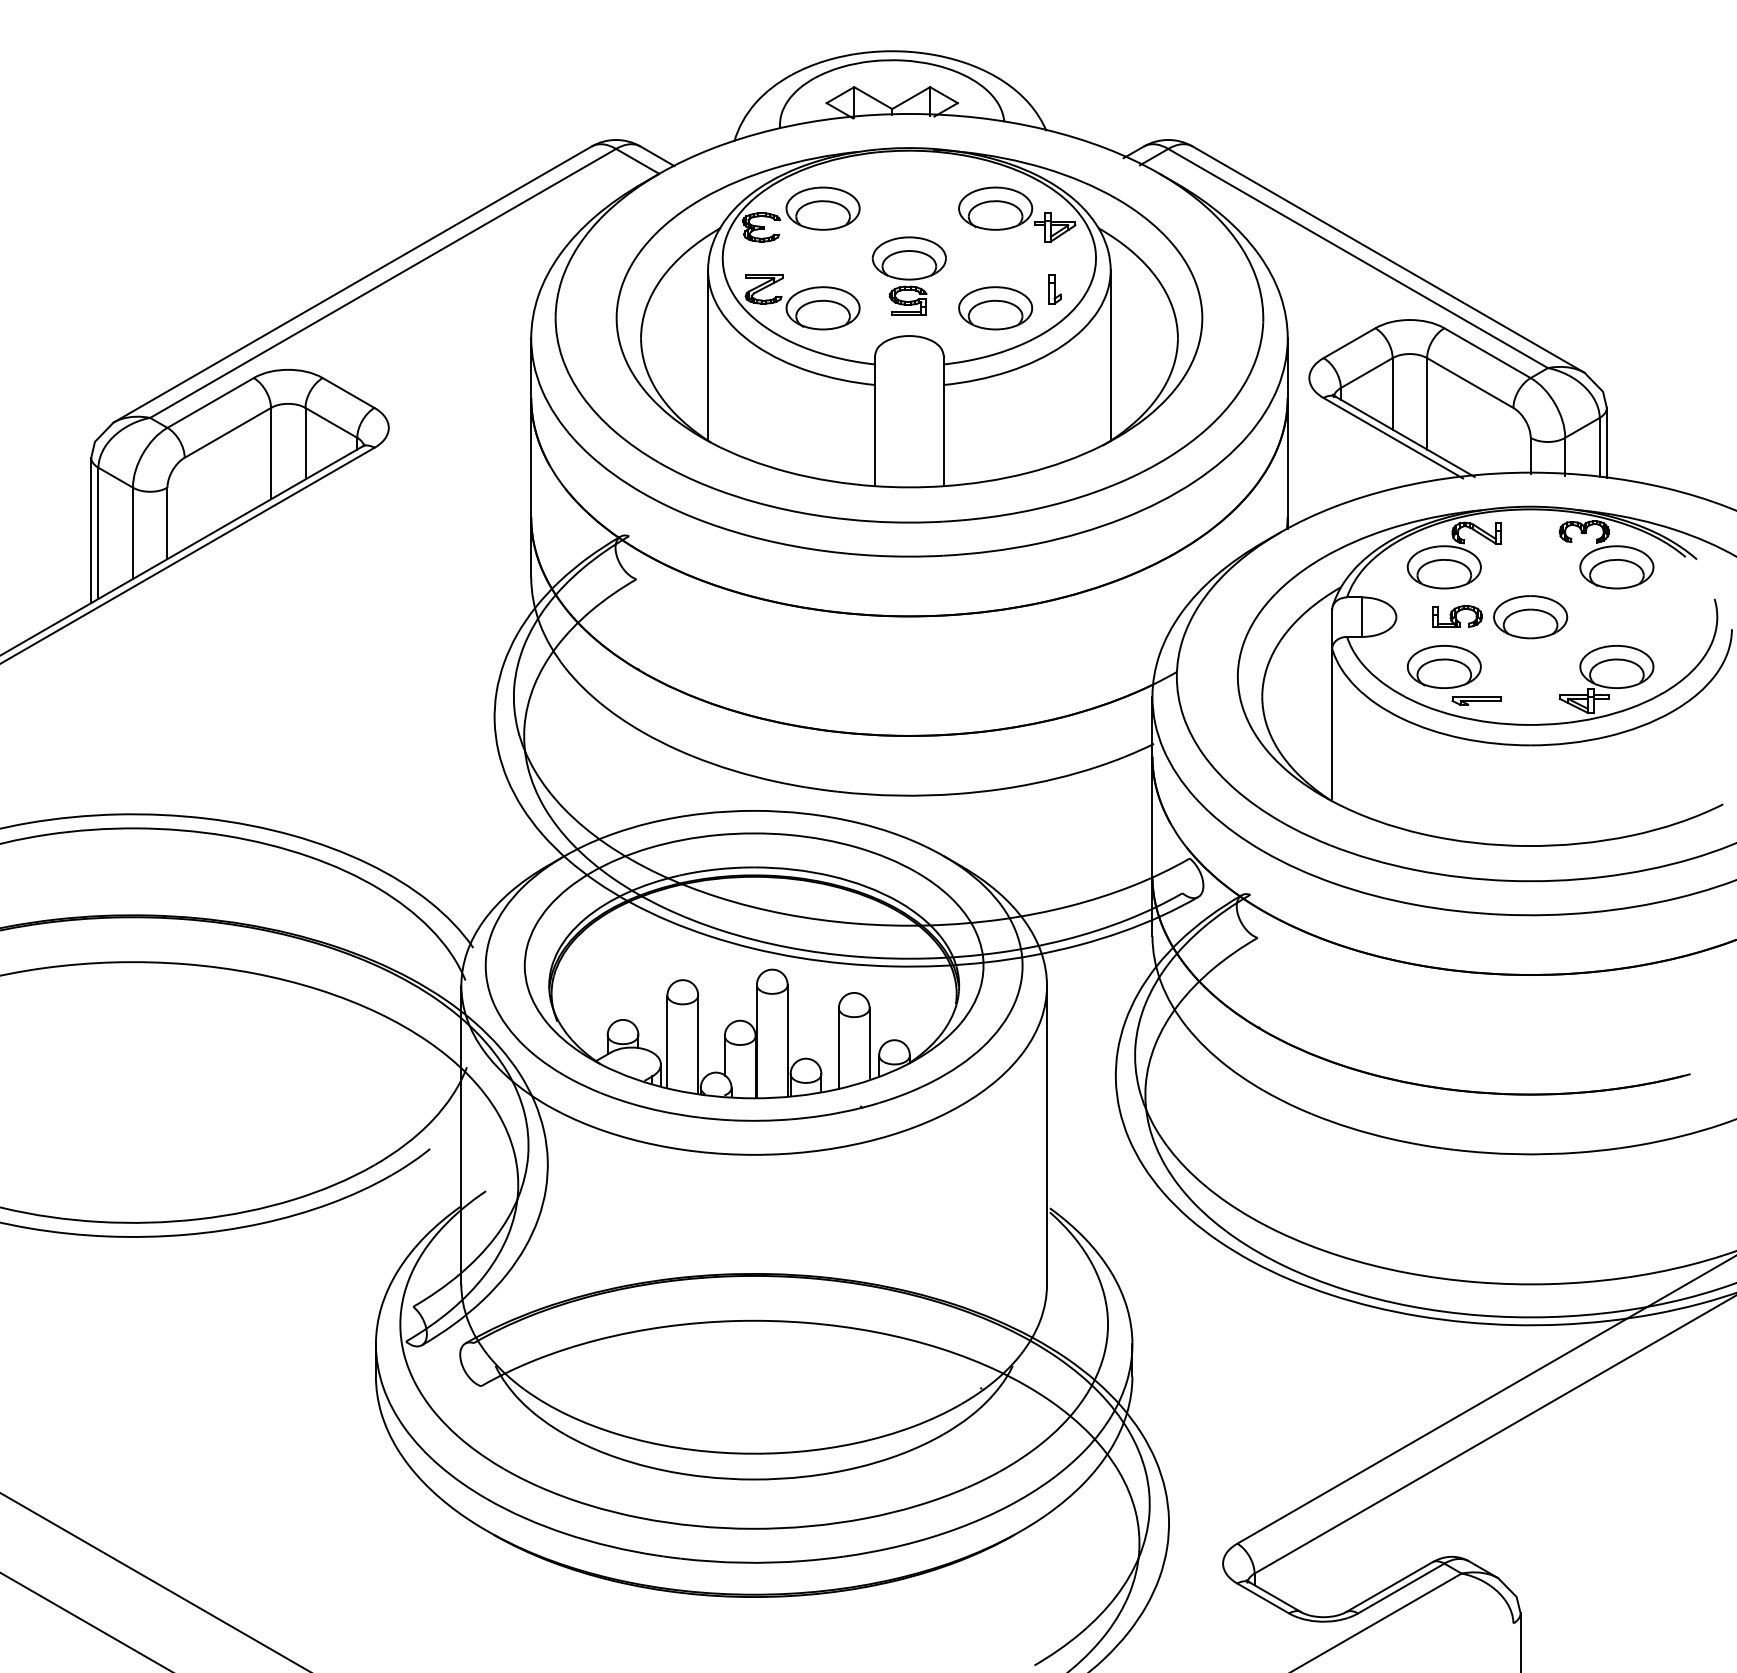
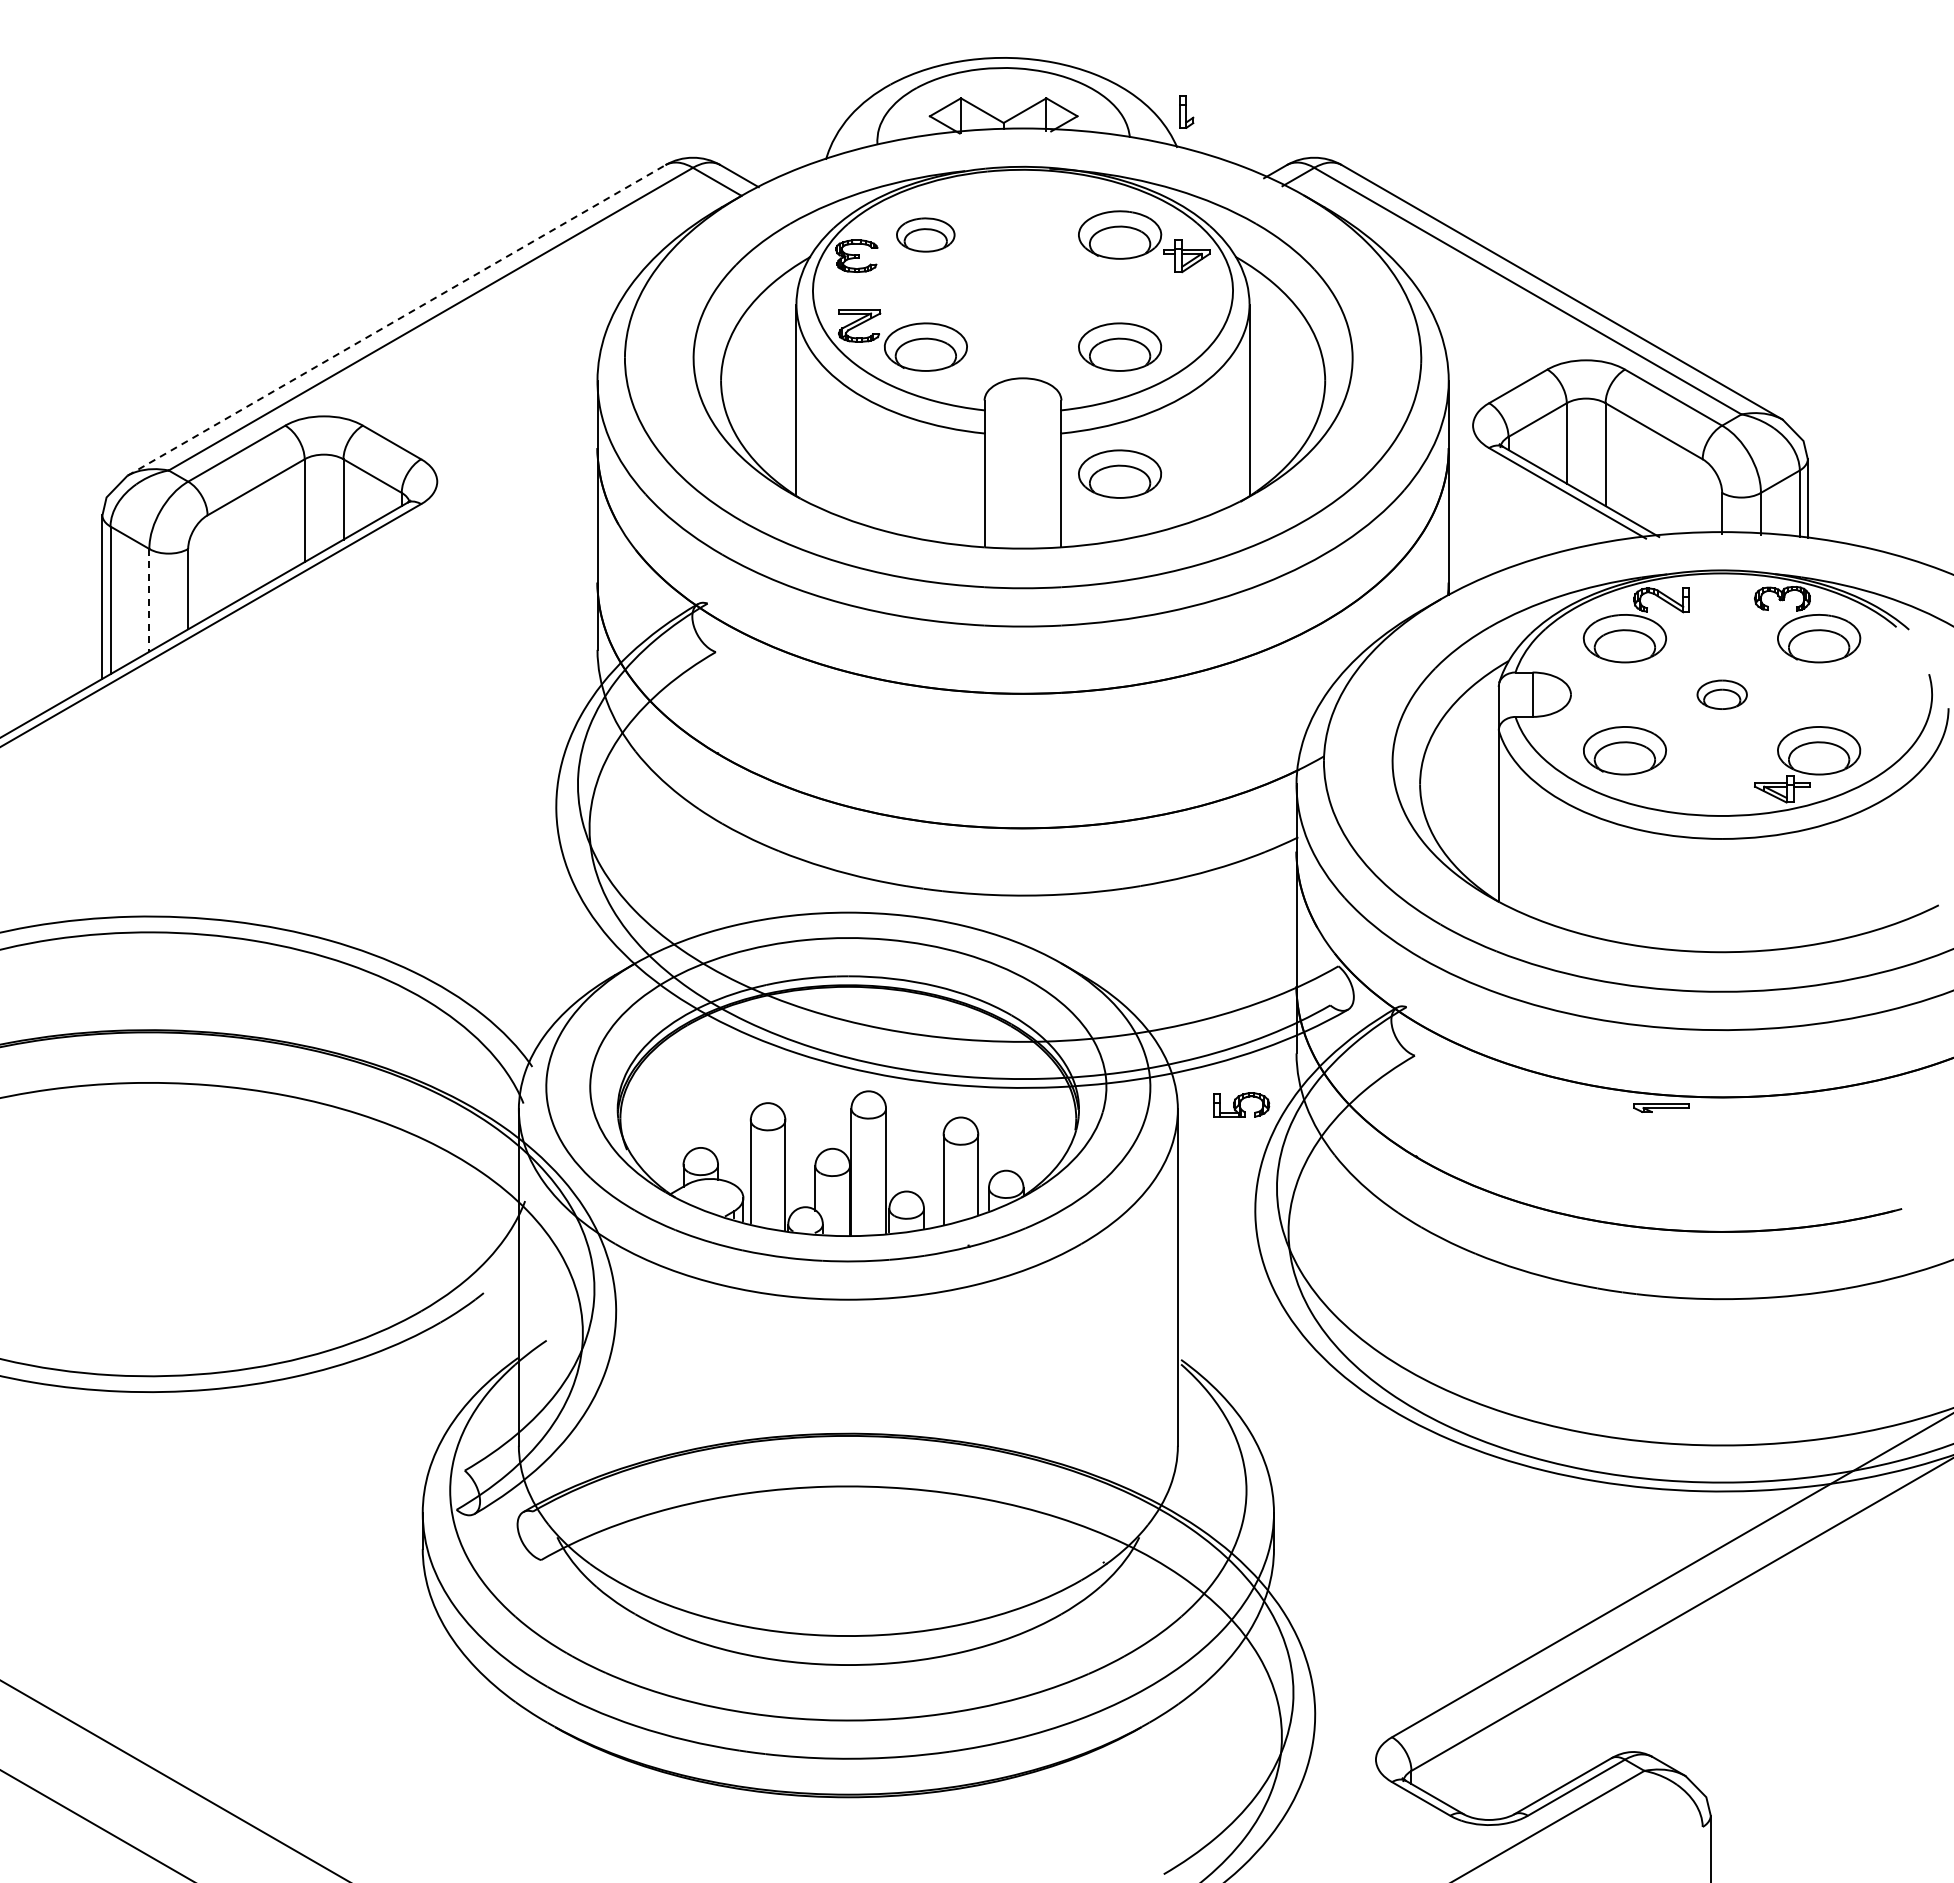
part: (822, 208) -> (925, 234), size x0.7
part: (908, 275) -> (1022, 310), removed
line: (352, 284) -> (396, 320), solid -> dashed
part: (1054, 289) -> (1186, 111), moved
part: (996, 420) -> (1120, 473), added
line: (133, 533) -> (149, 600), solid -> dashed
part: (1457, 616) -> (1241, 1104), moved
part: (1531, 616) -> (1722, 694), size x0.6
part: (1476, 700) -> (1661, 1107), moved

